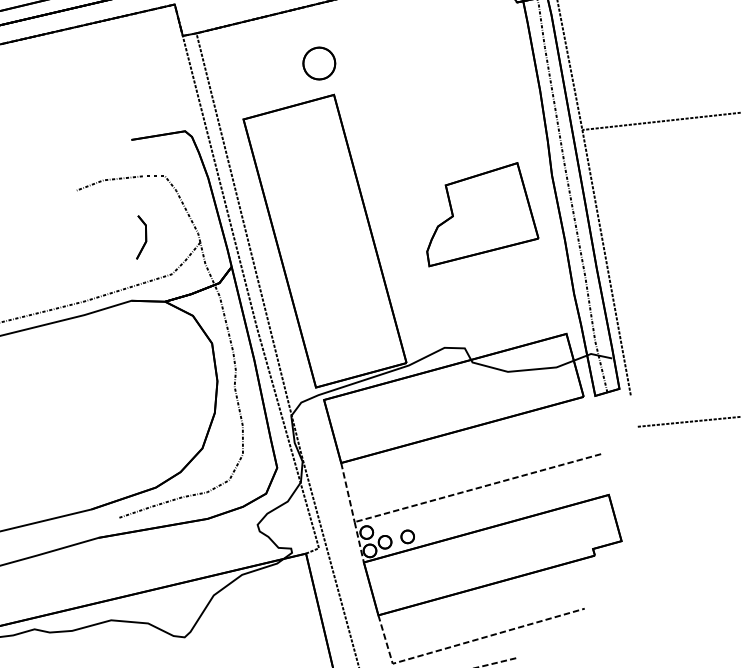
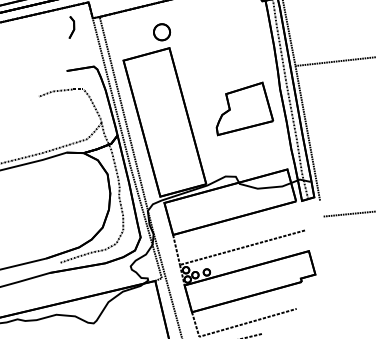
part: (140, 237) -> (71, 27), moved

